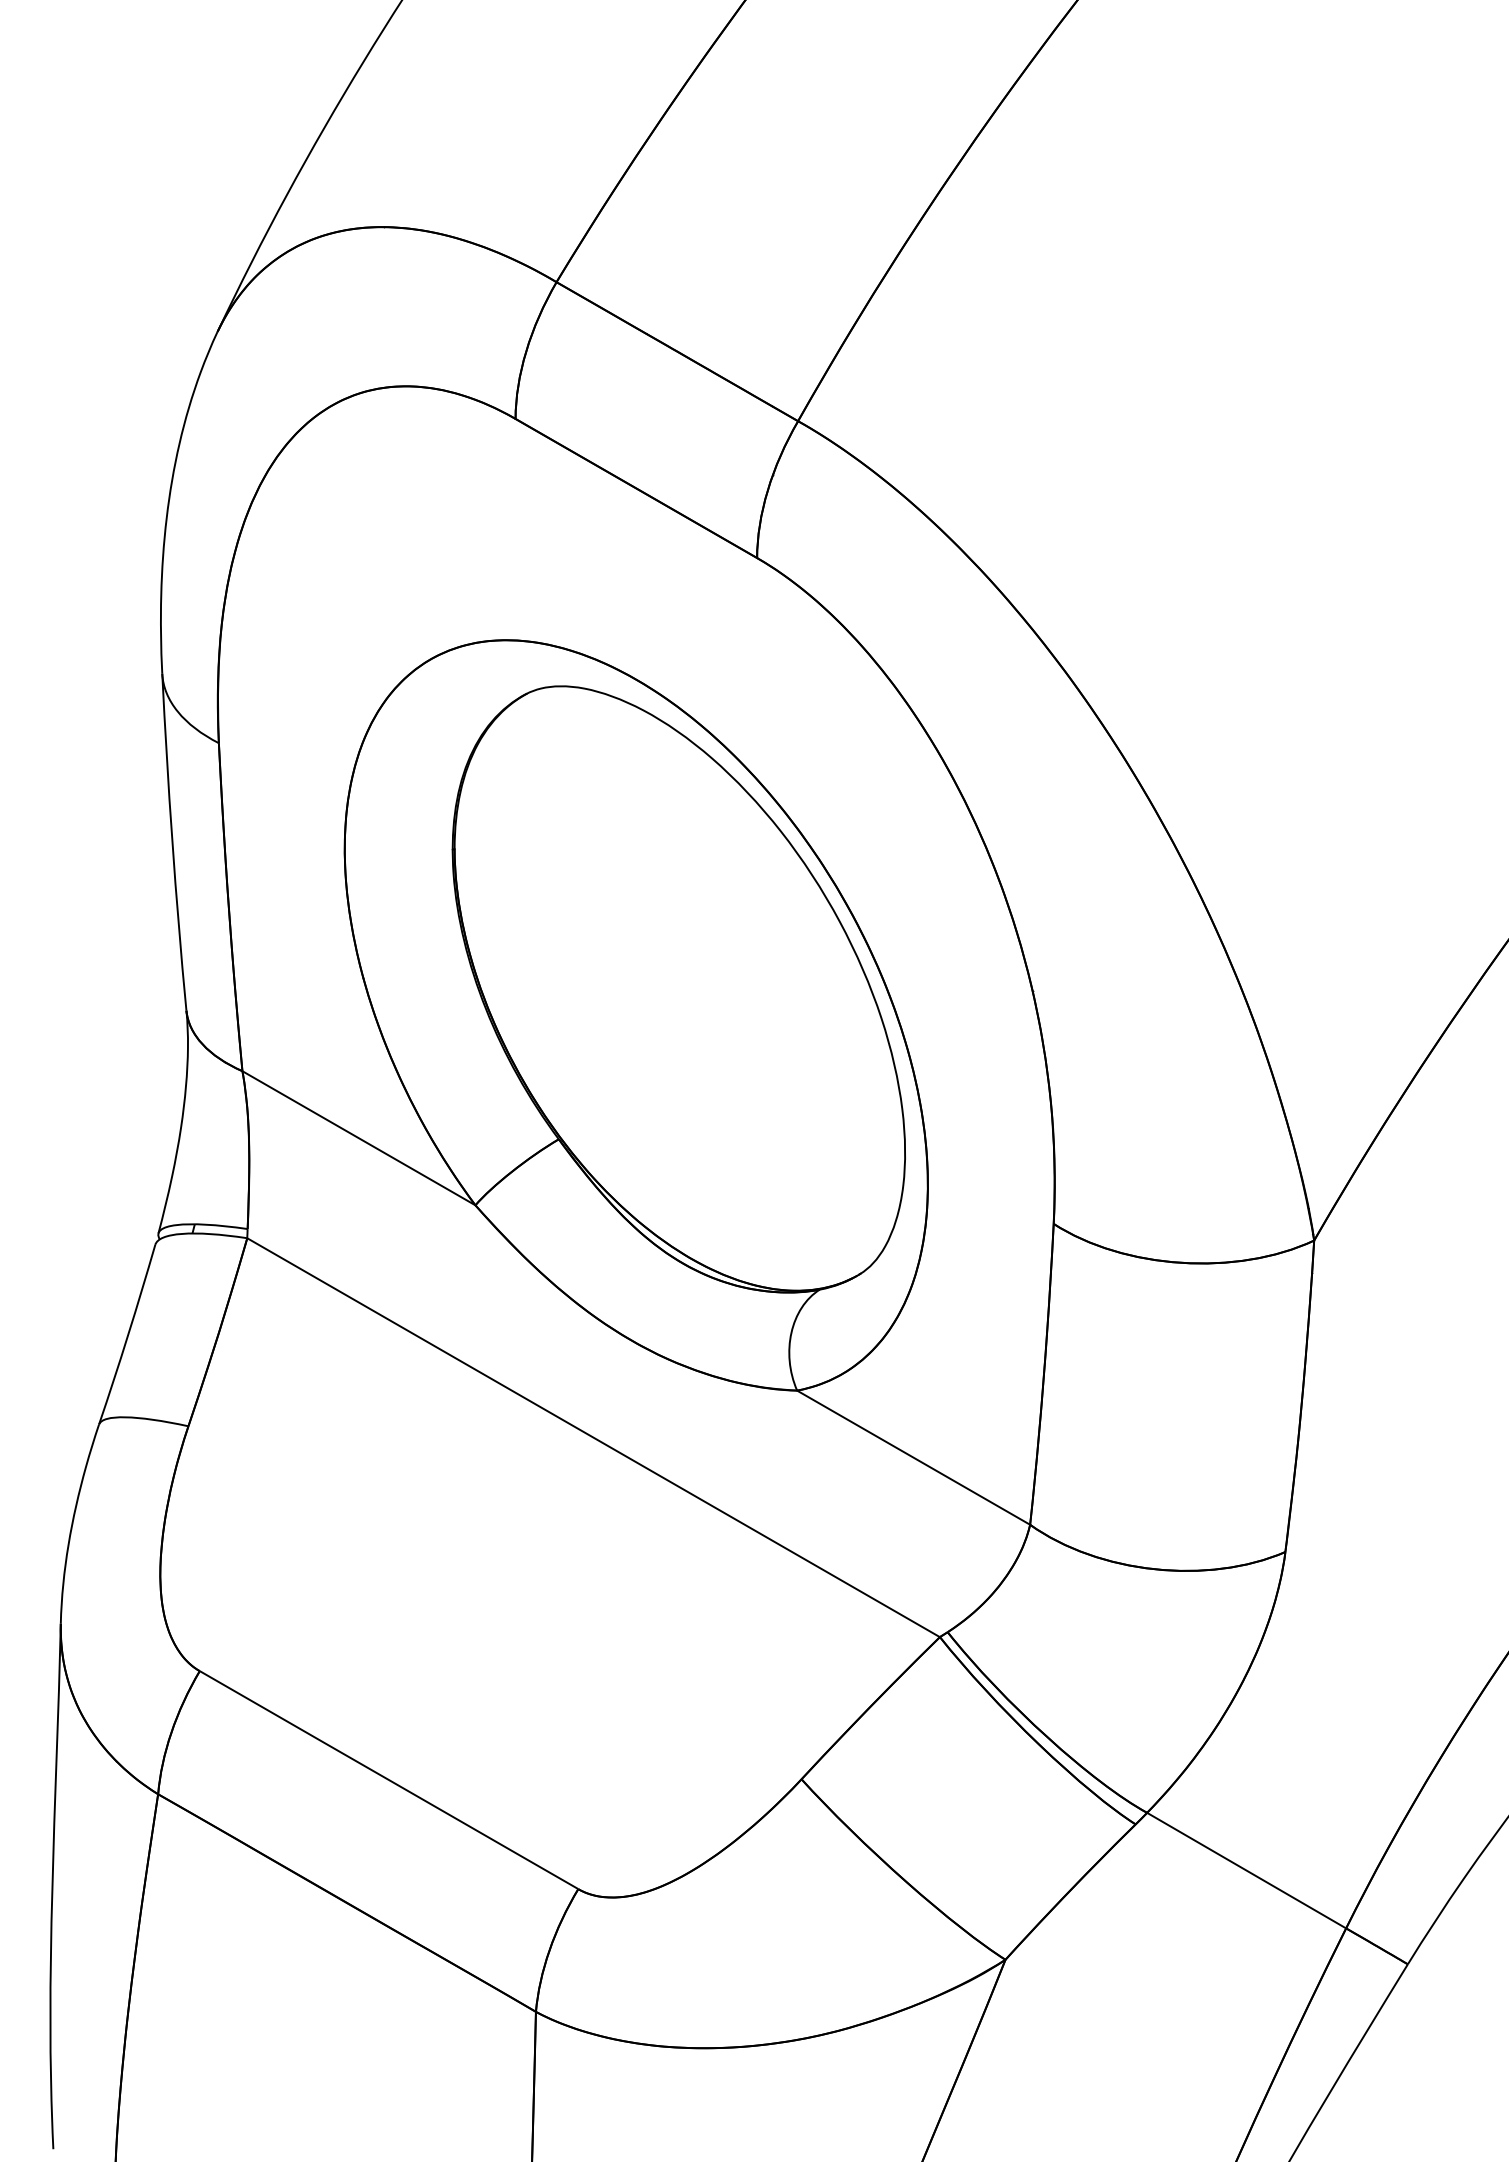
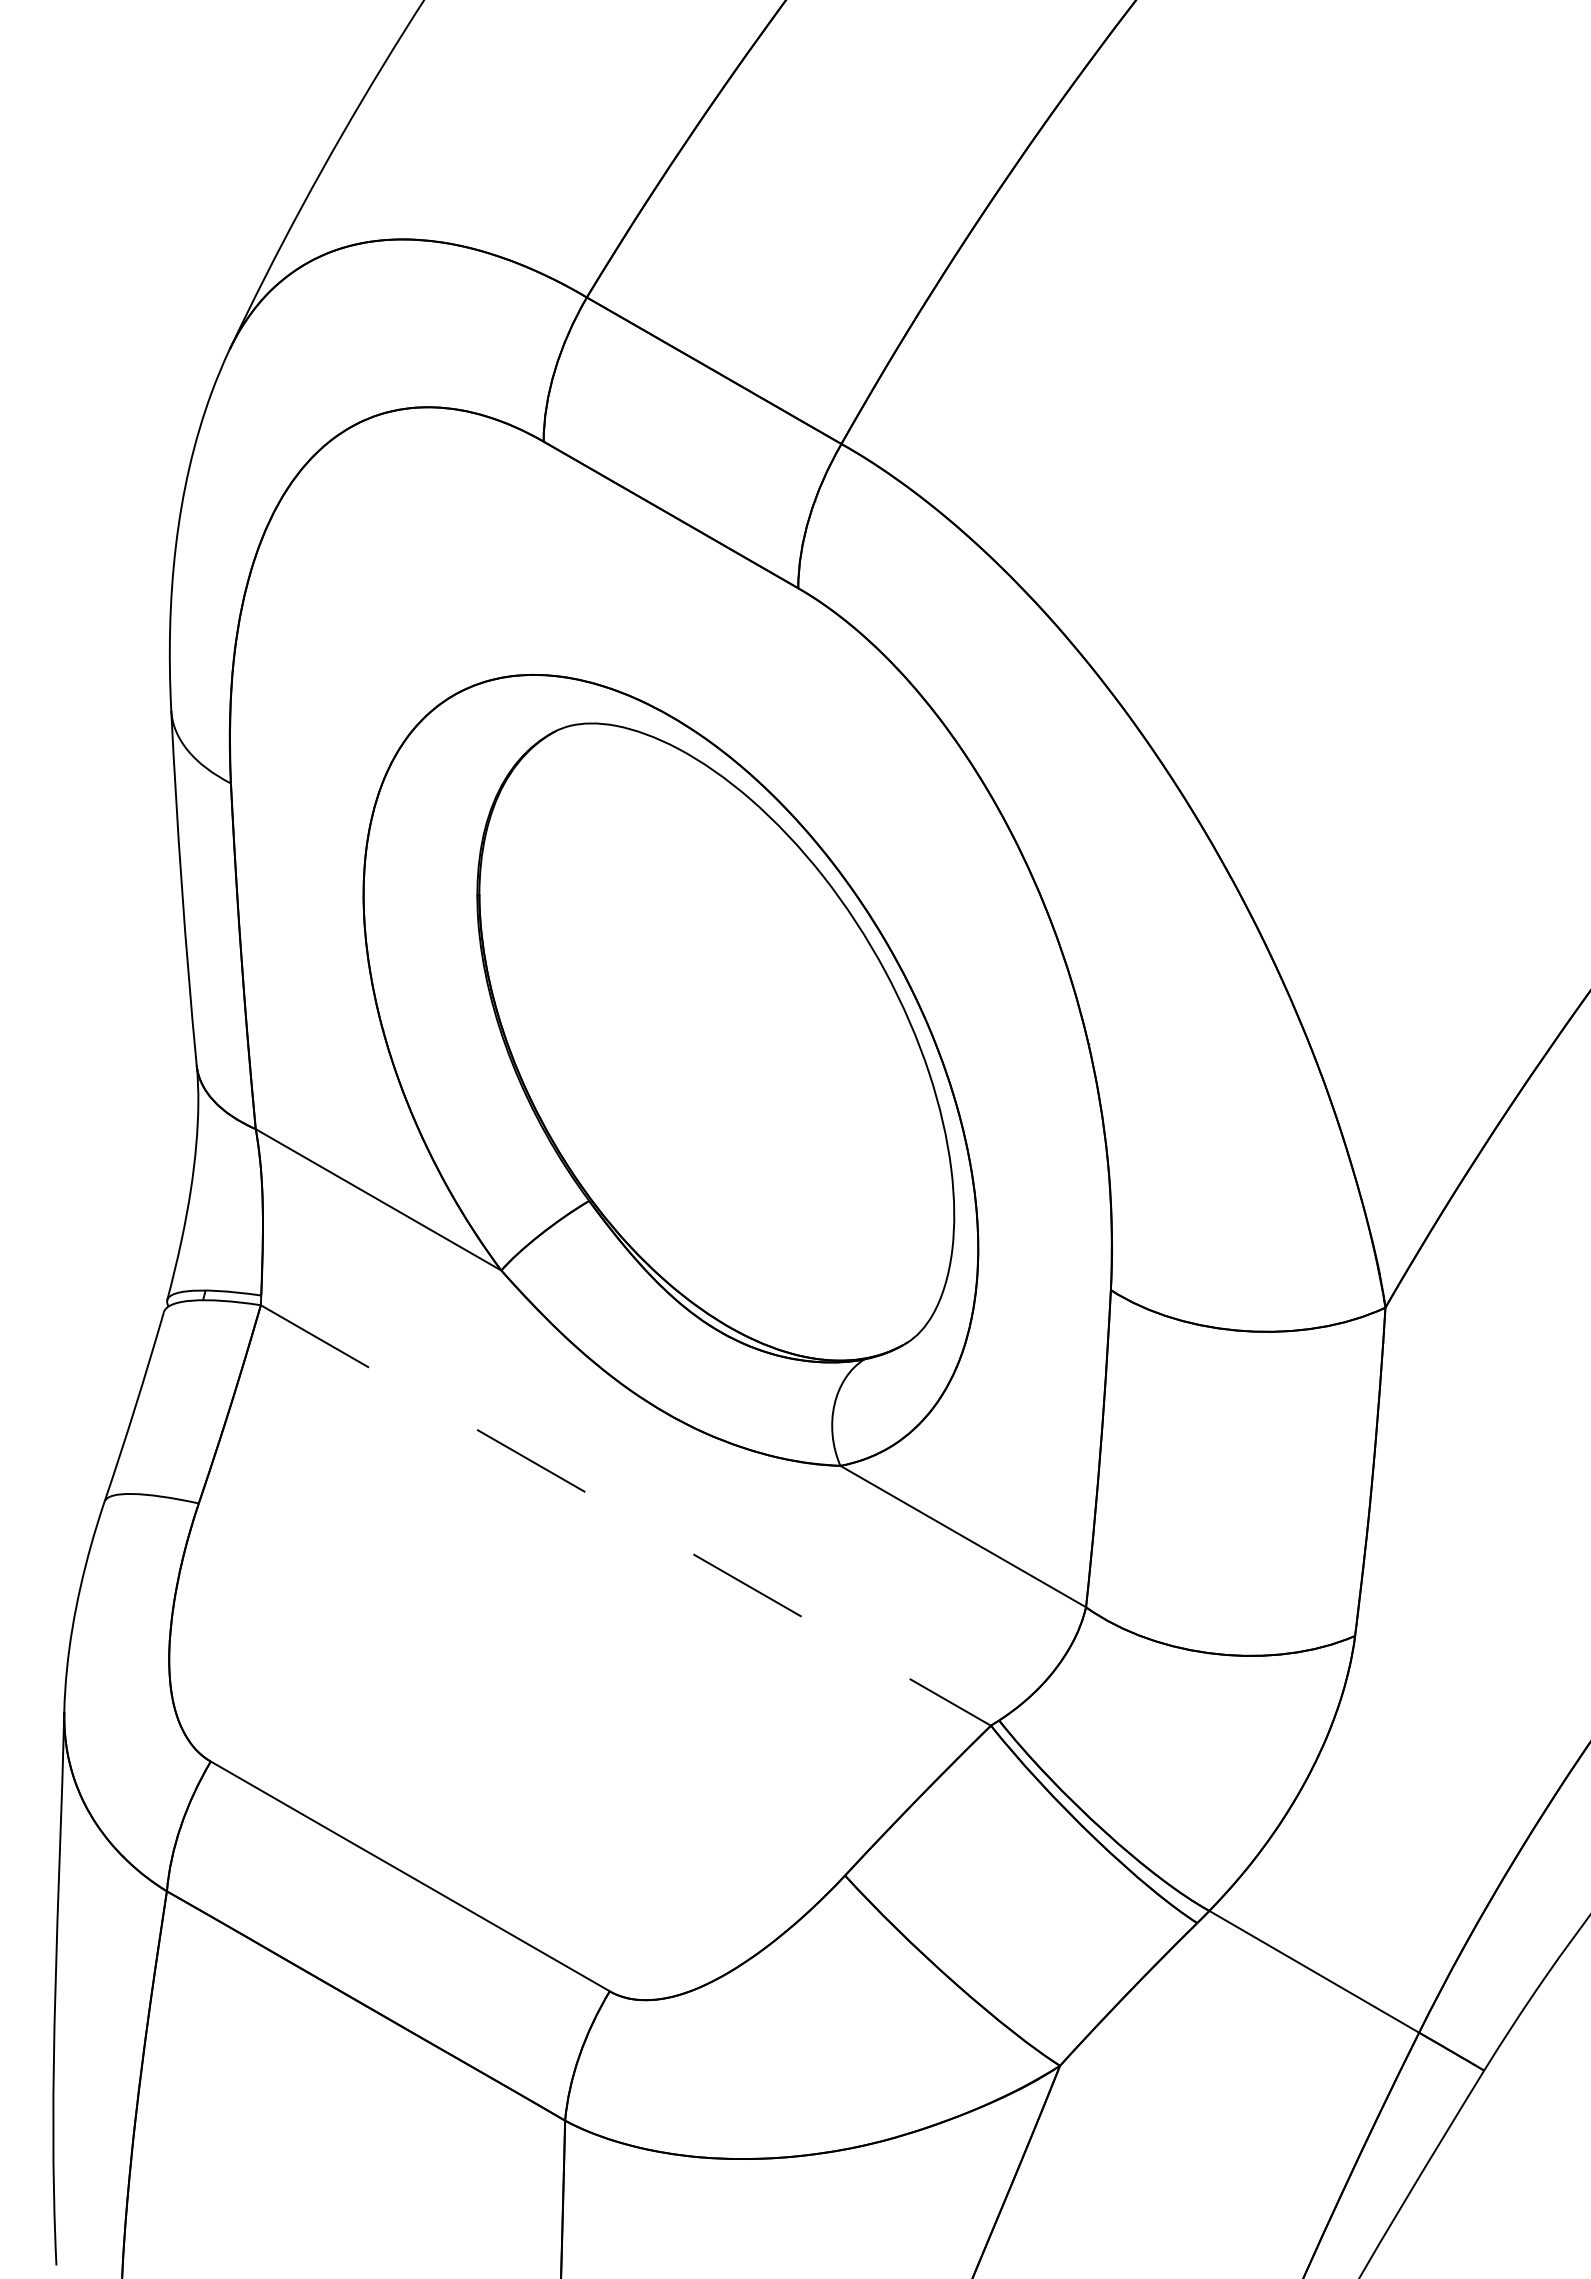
line: (594, 1437) -> (626, 1515), solid -> dashed

